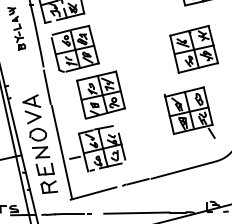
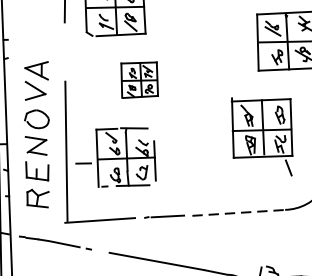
line: (47, 86) -> (64, 52), removed
part: (100, 94) -> (139, 79), size x0.6
line: (182, 170) -> (235, 213), solid -> dashed

